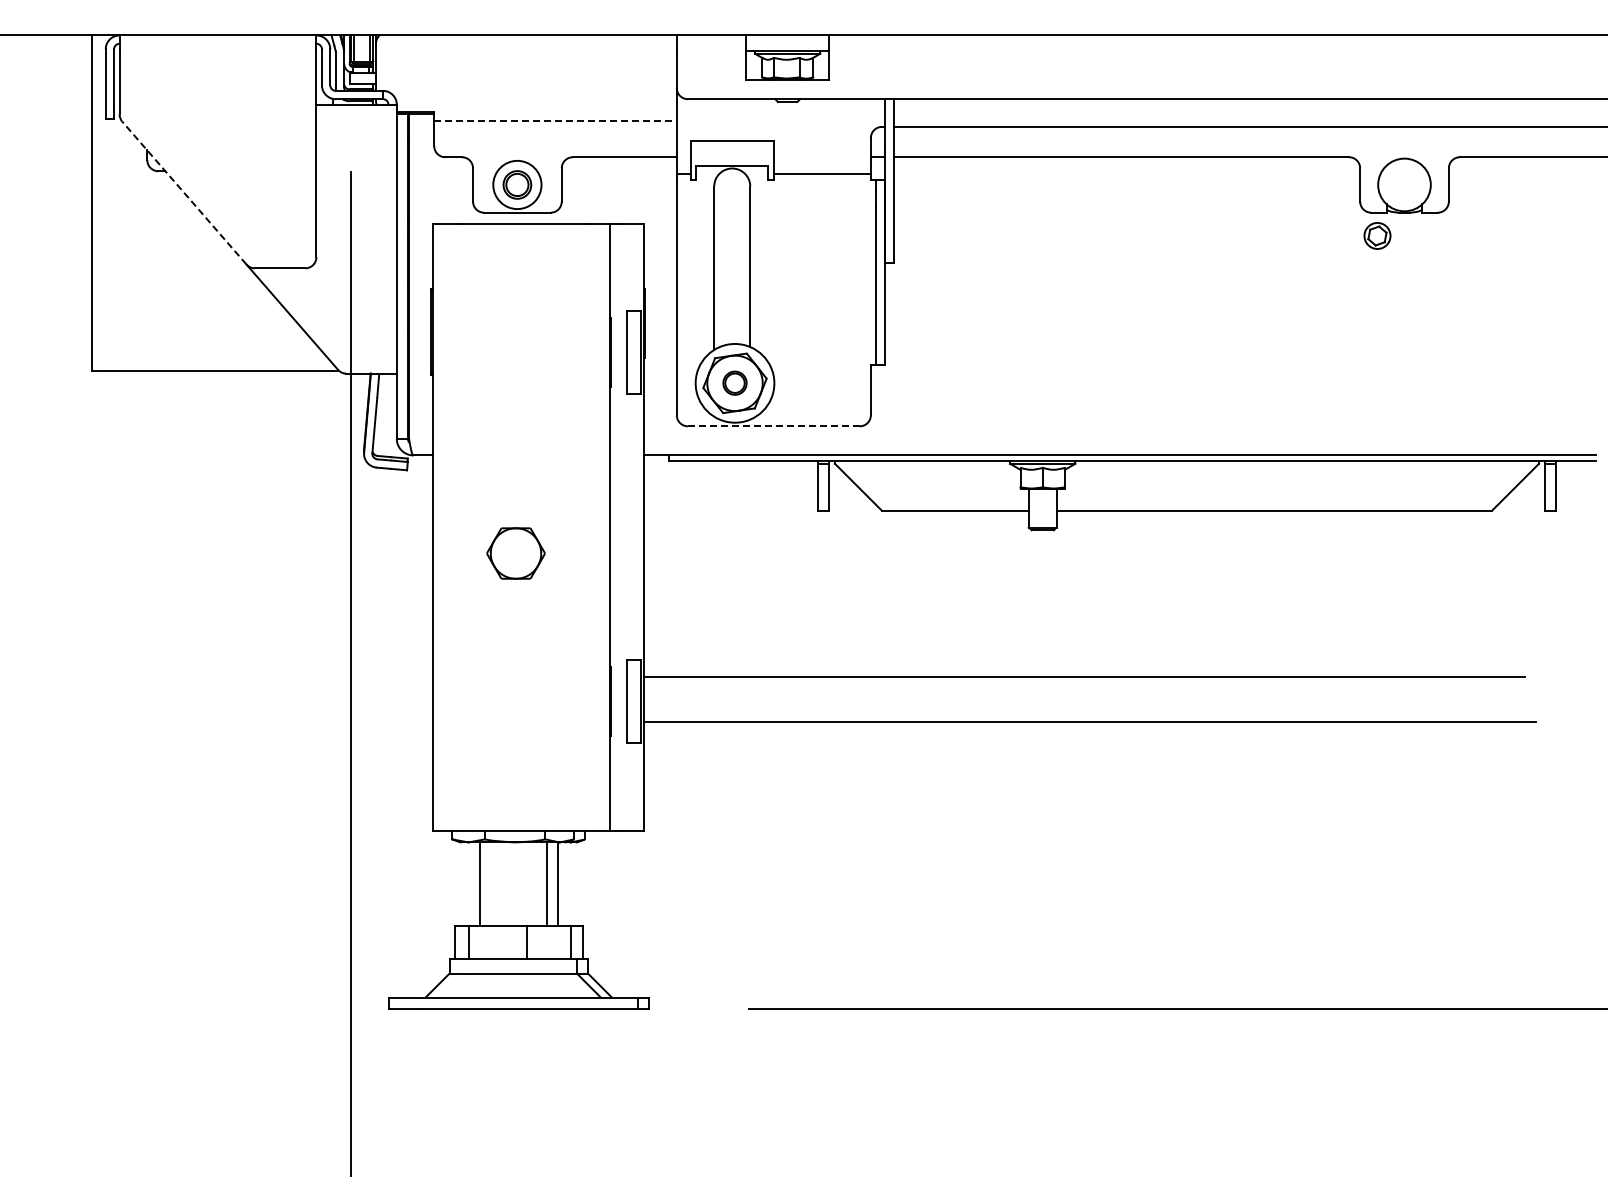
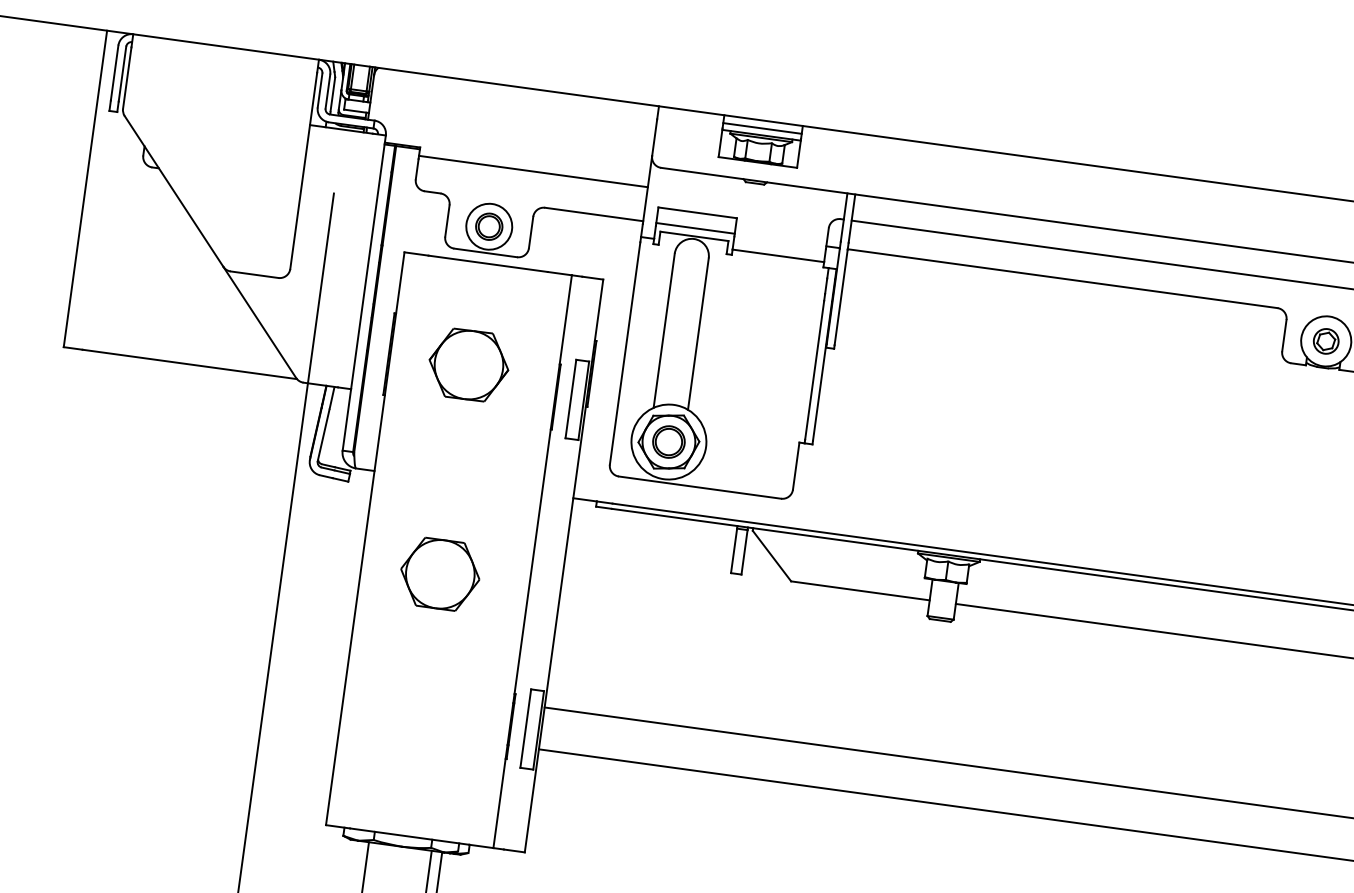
line: (787, 43) -> (762, 128), added
line: (556, 121) -> (534, 171), dashed -> solid
line: (731, 157) -> (694, 228), added
line: (184, 193) -> (174, 191), dashed -> solid
part: (1377, 235) -> (1326, 340), moved
part: (515, 331) -> (468, 364), added
part: (734, 382) -> (668, 441), size x1.43
line: (773, 426) -> (699, 487), dashed -> solid
part: (515, 553) -> (439, 574), size x1.43

